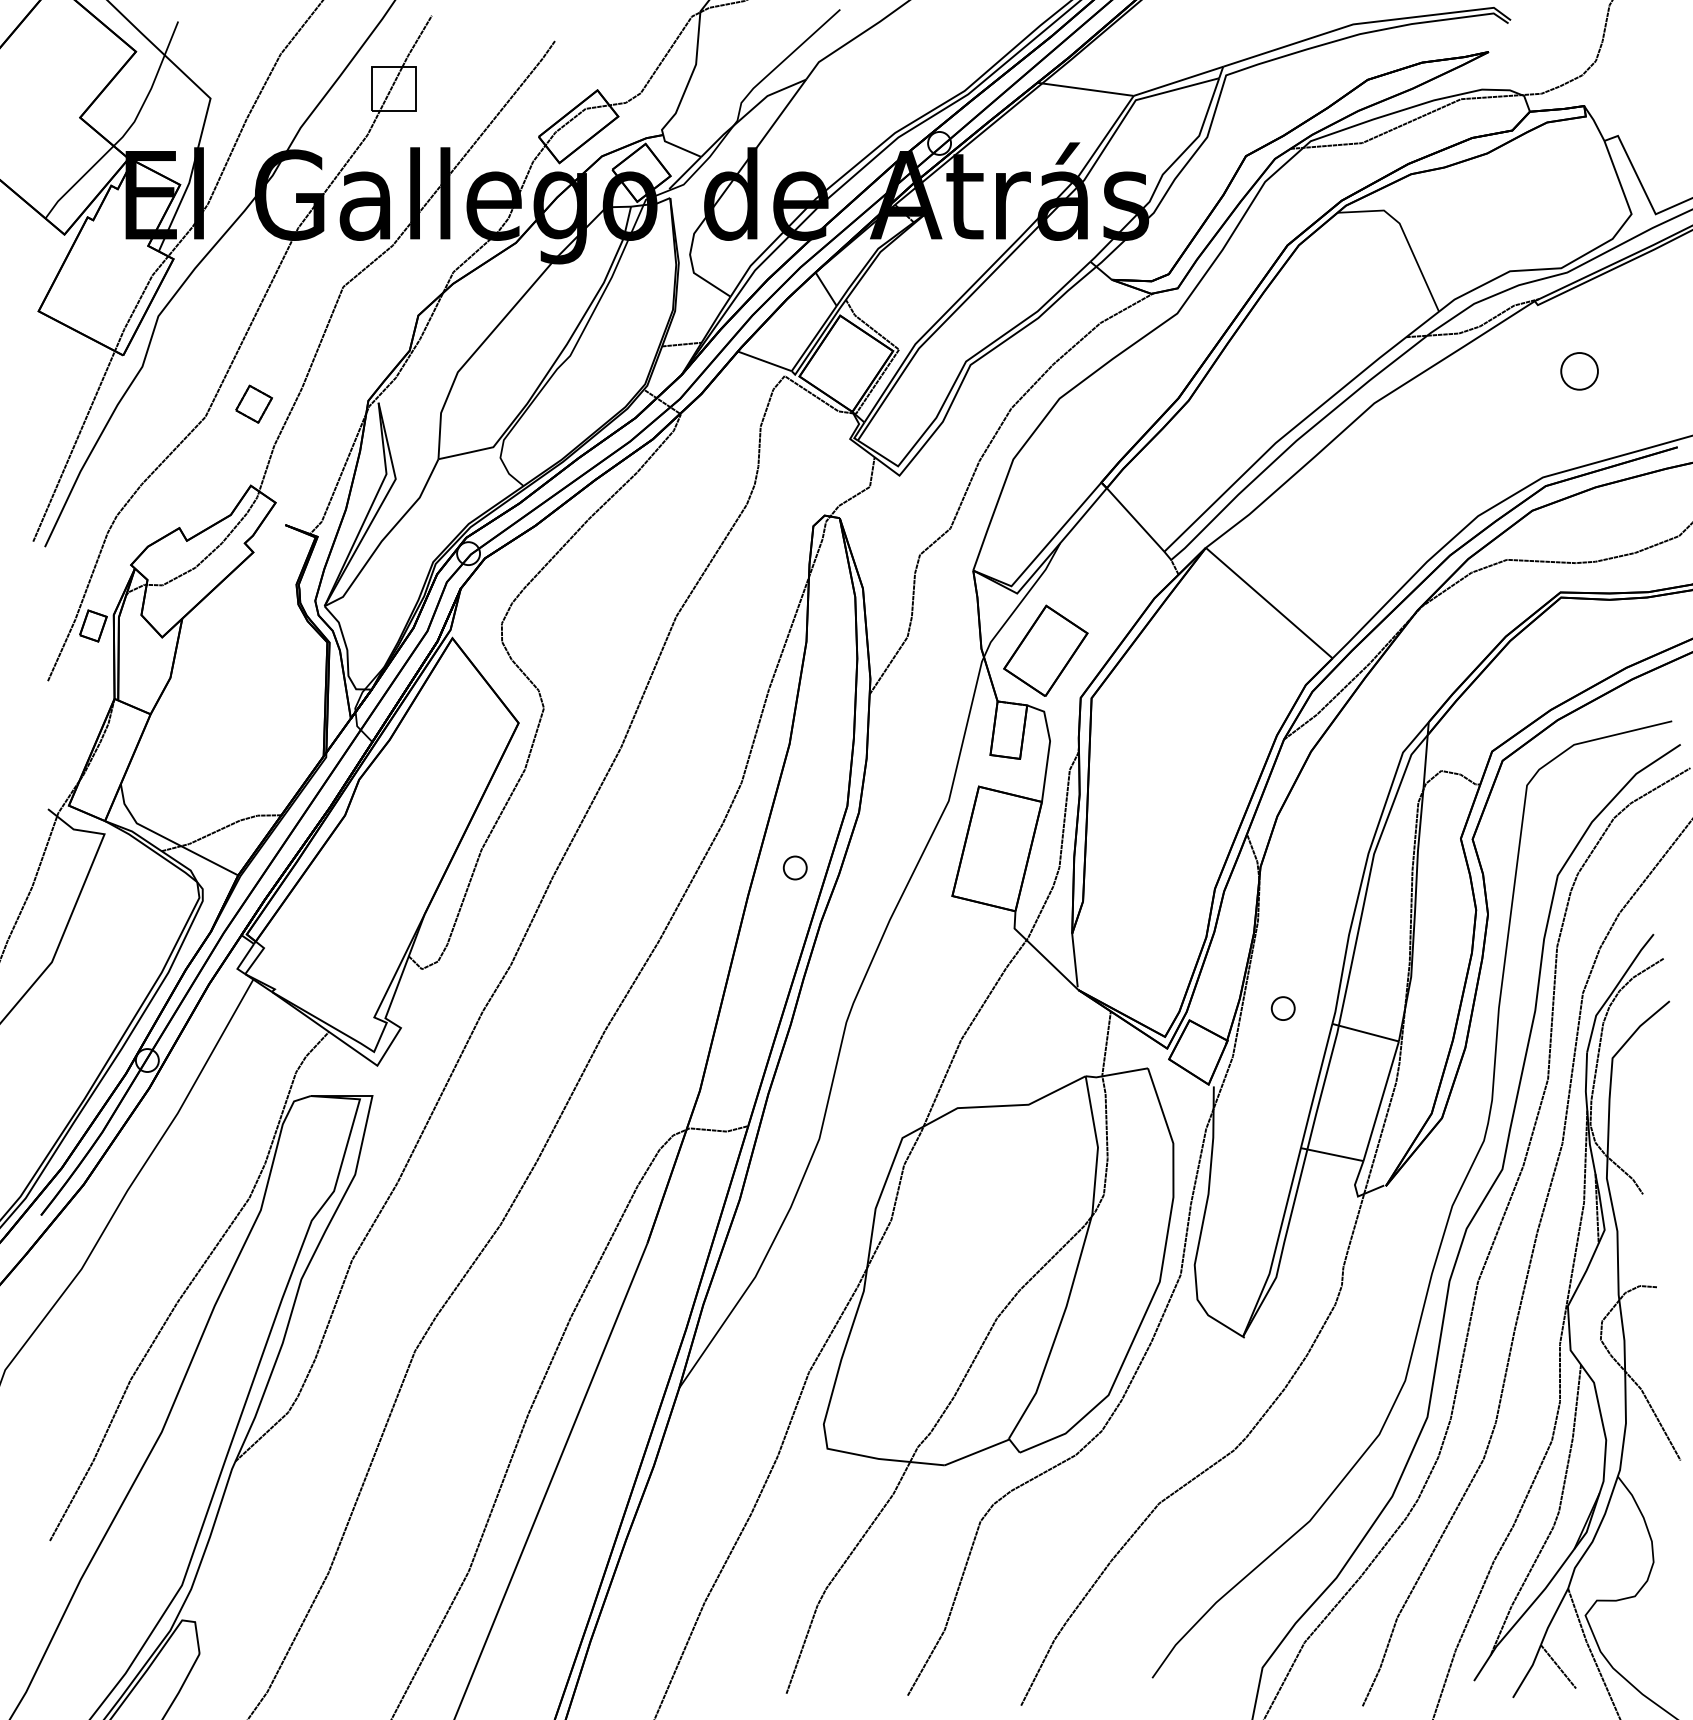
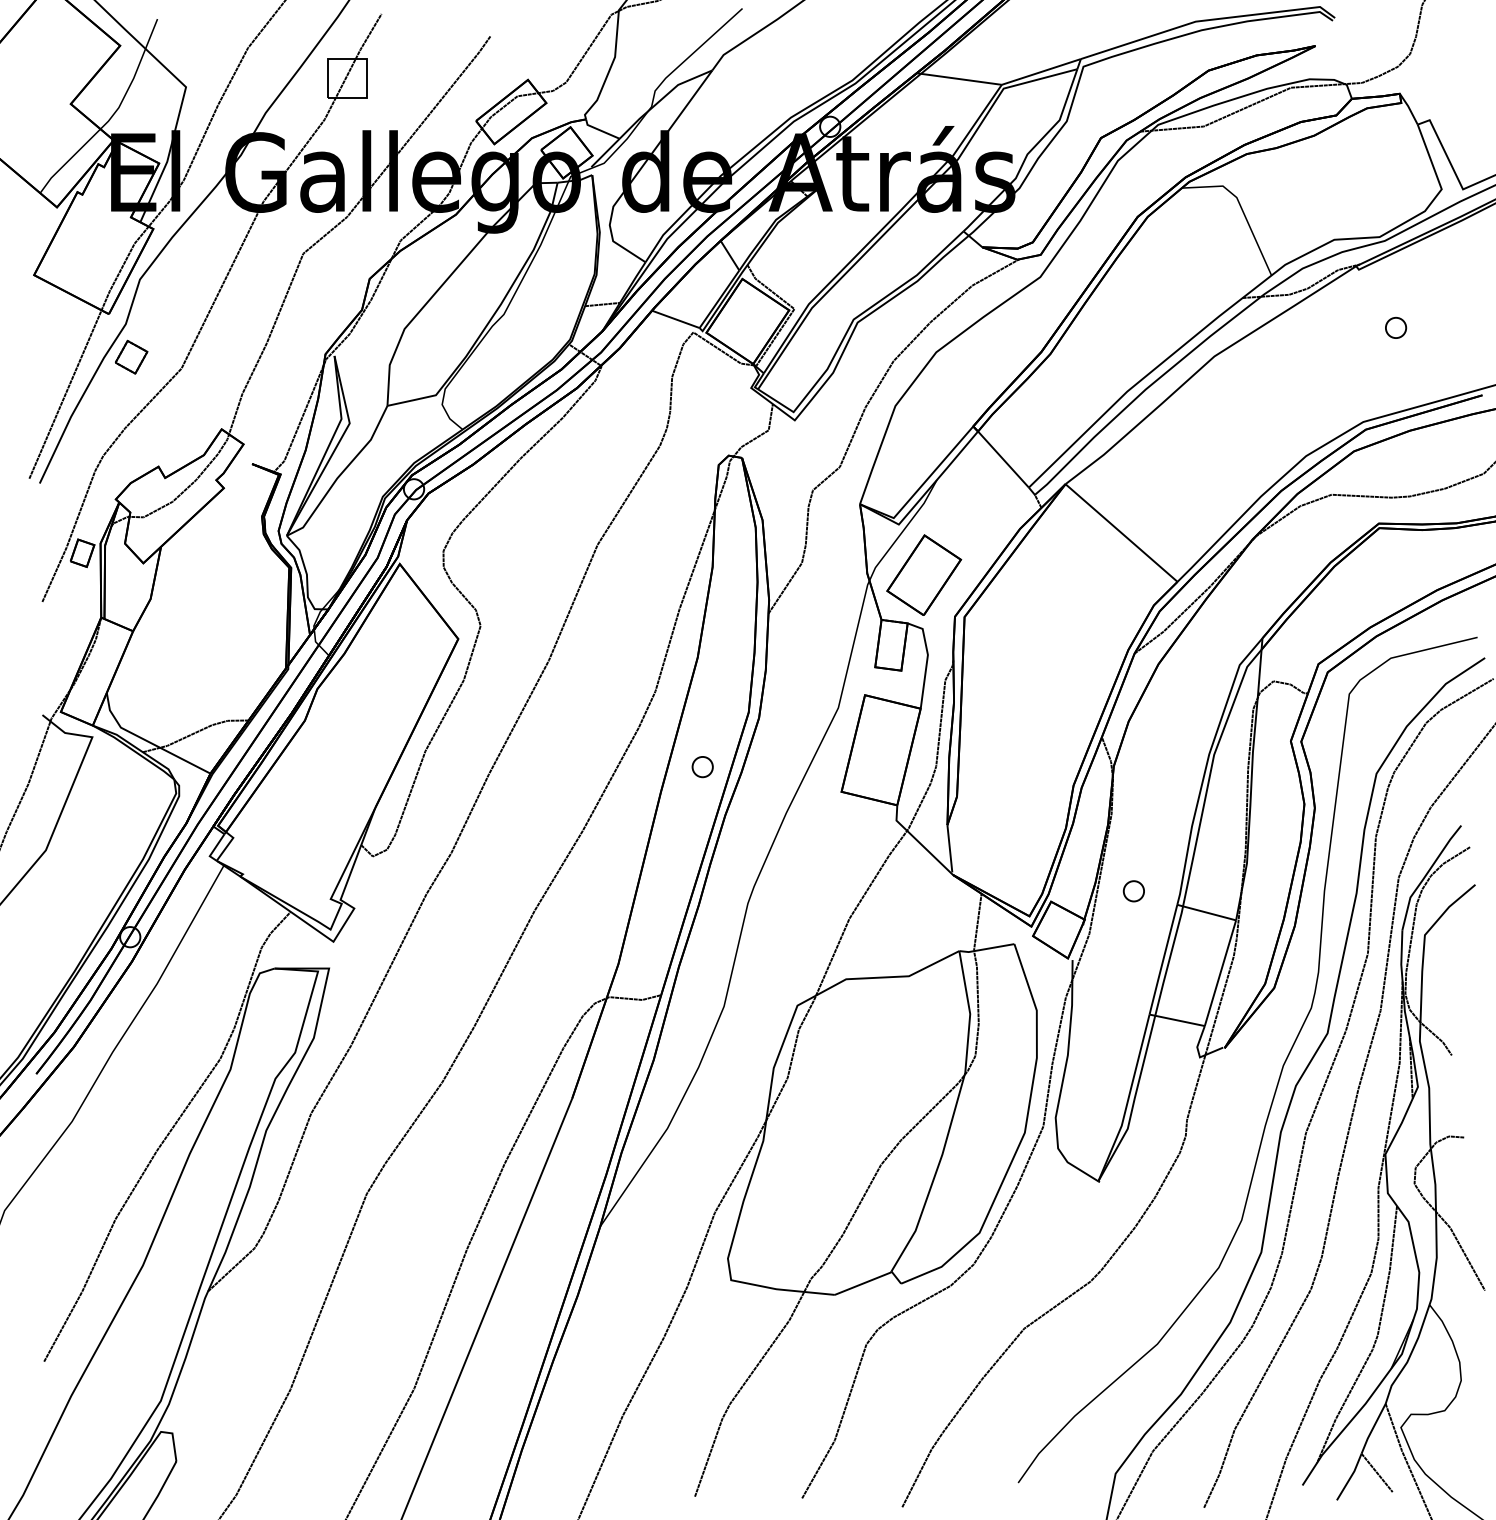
part: (1580, 370) -> (1396, 327), size x0.62
part: (254, 403) -> (131, 356), moved

